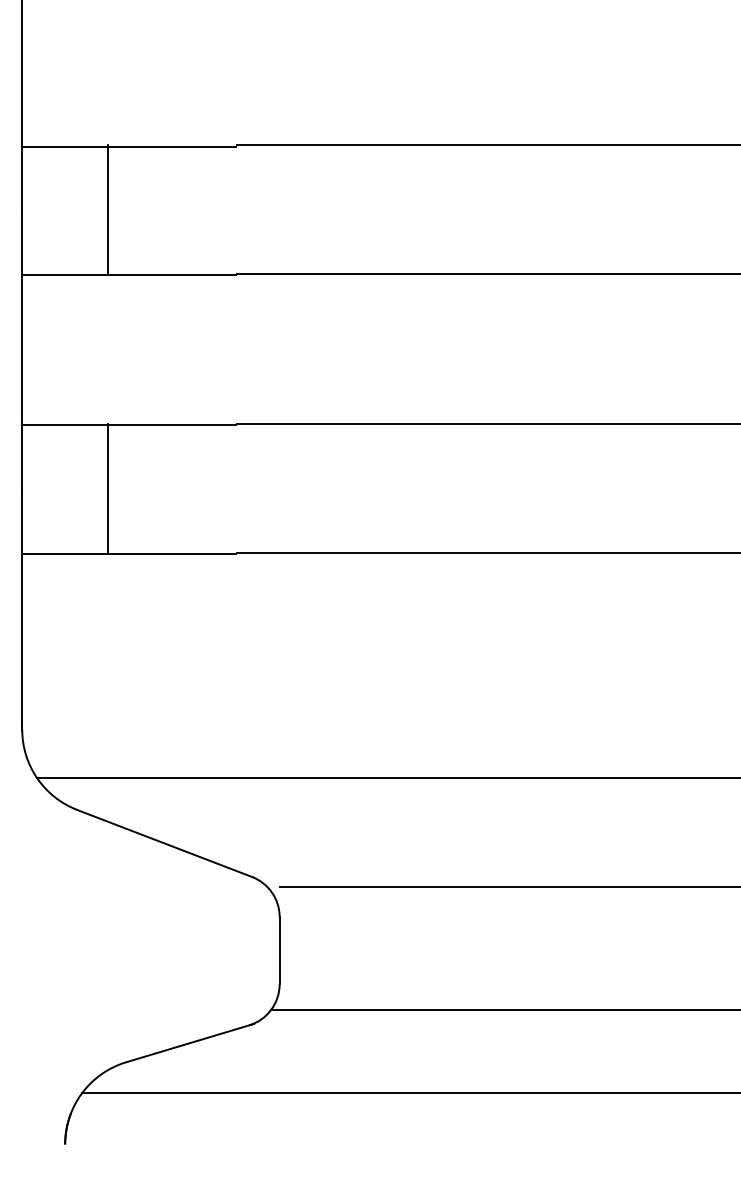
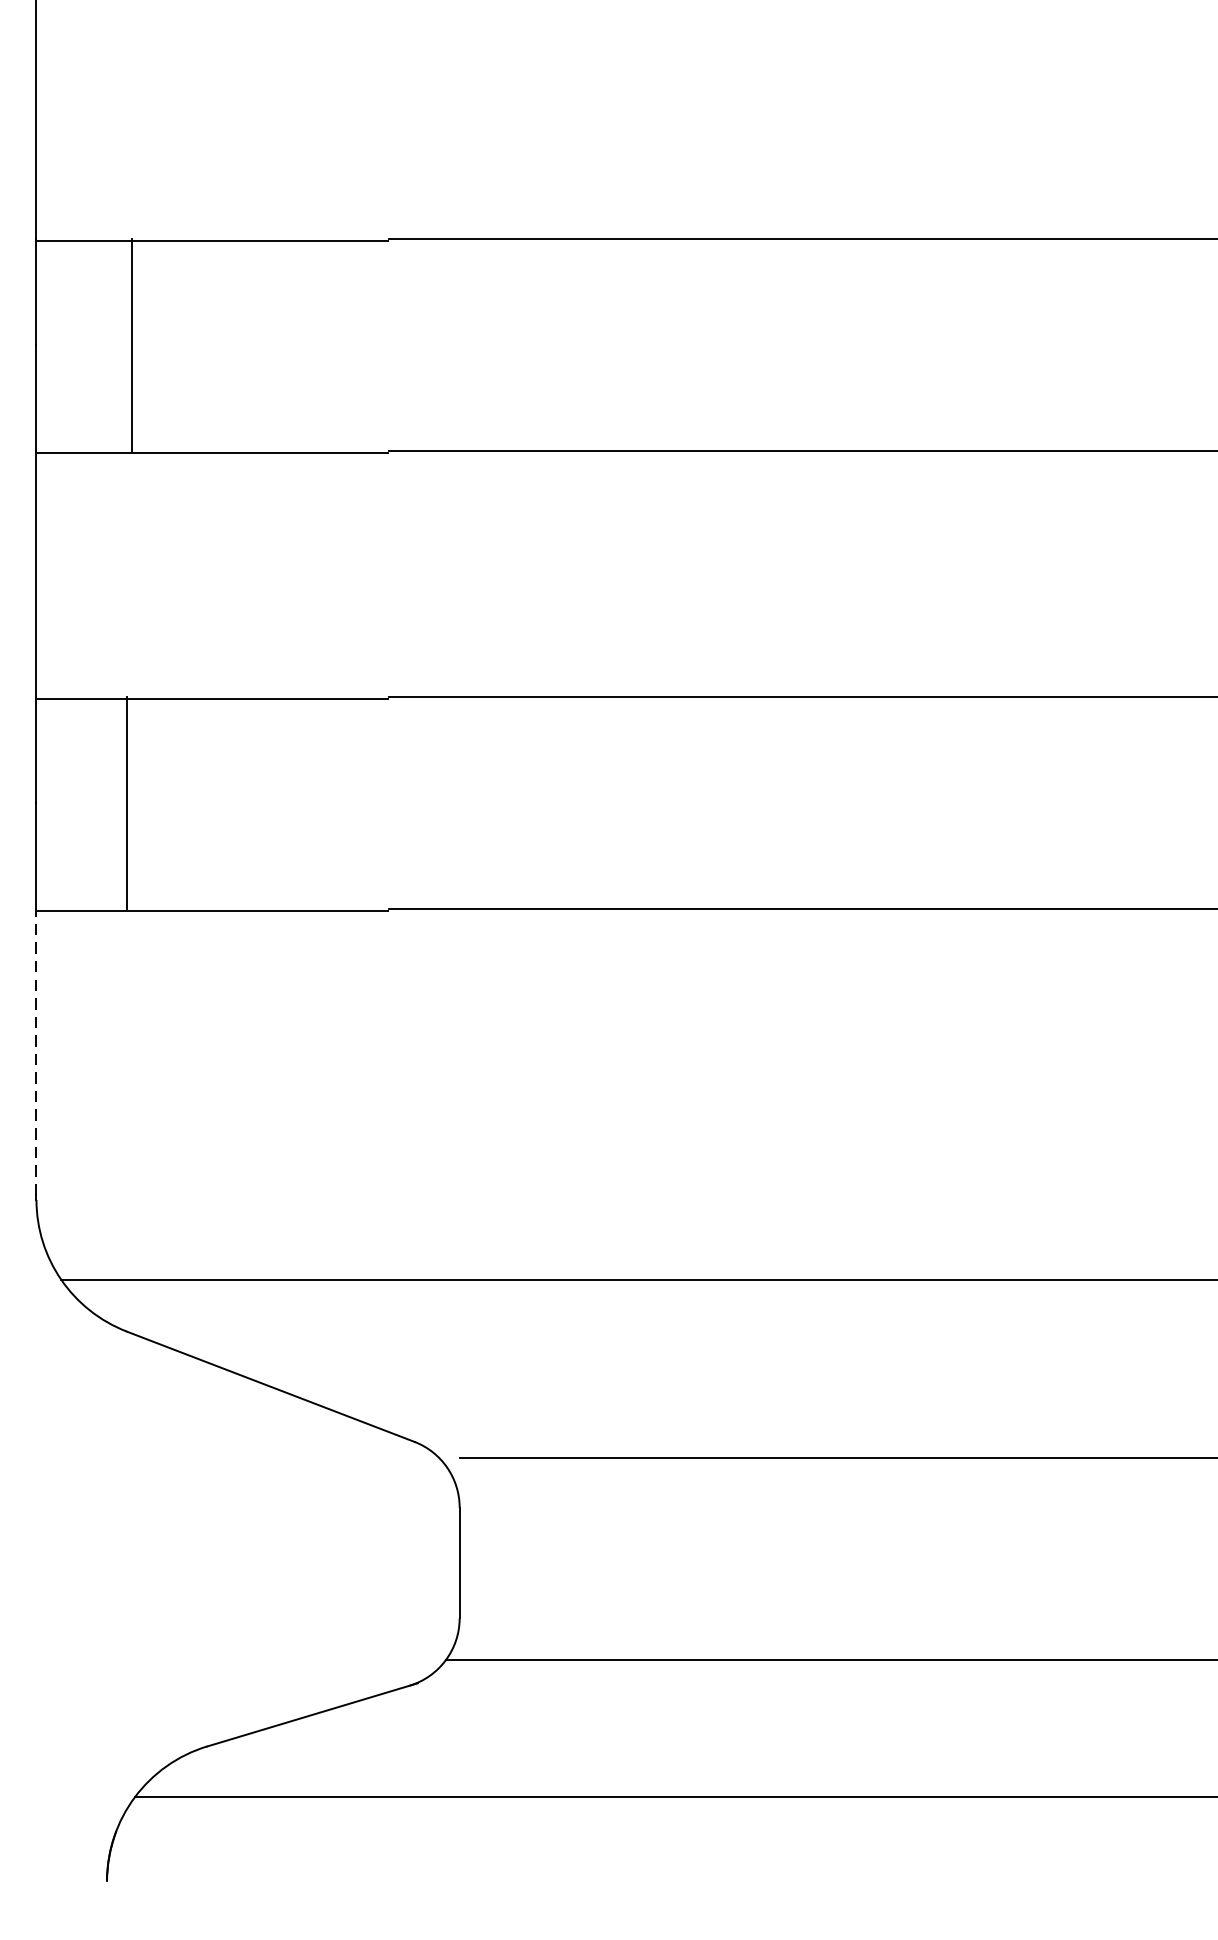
line: (108, 209) -> (132, 344), moved
line: (108, 488) -> (127, 803), moved
line: (22, 639) -> (36, 1051), solid -> dashed

